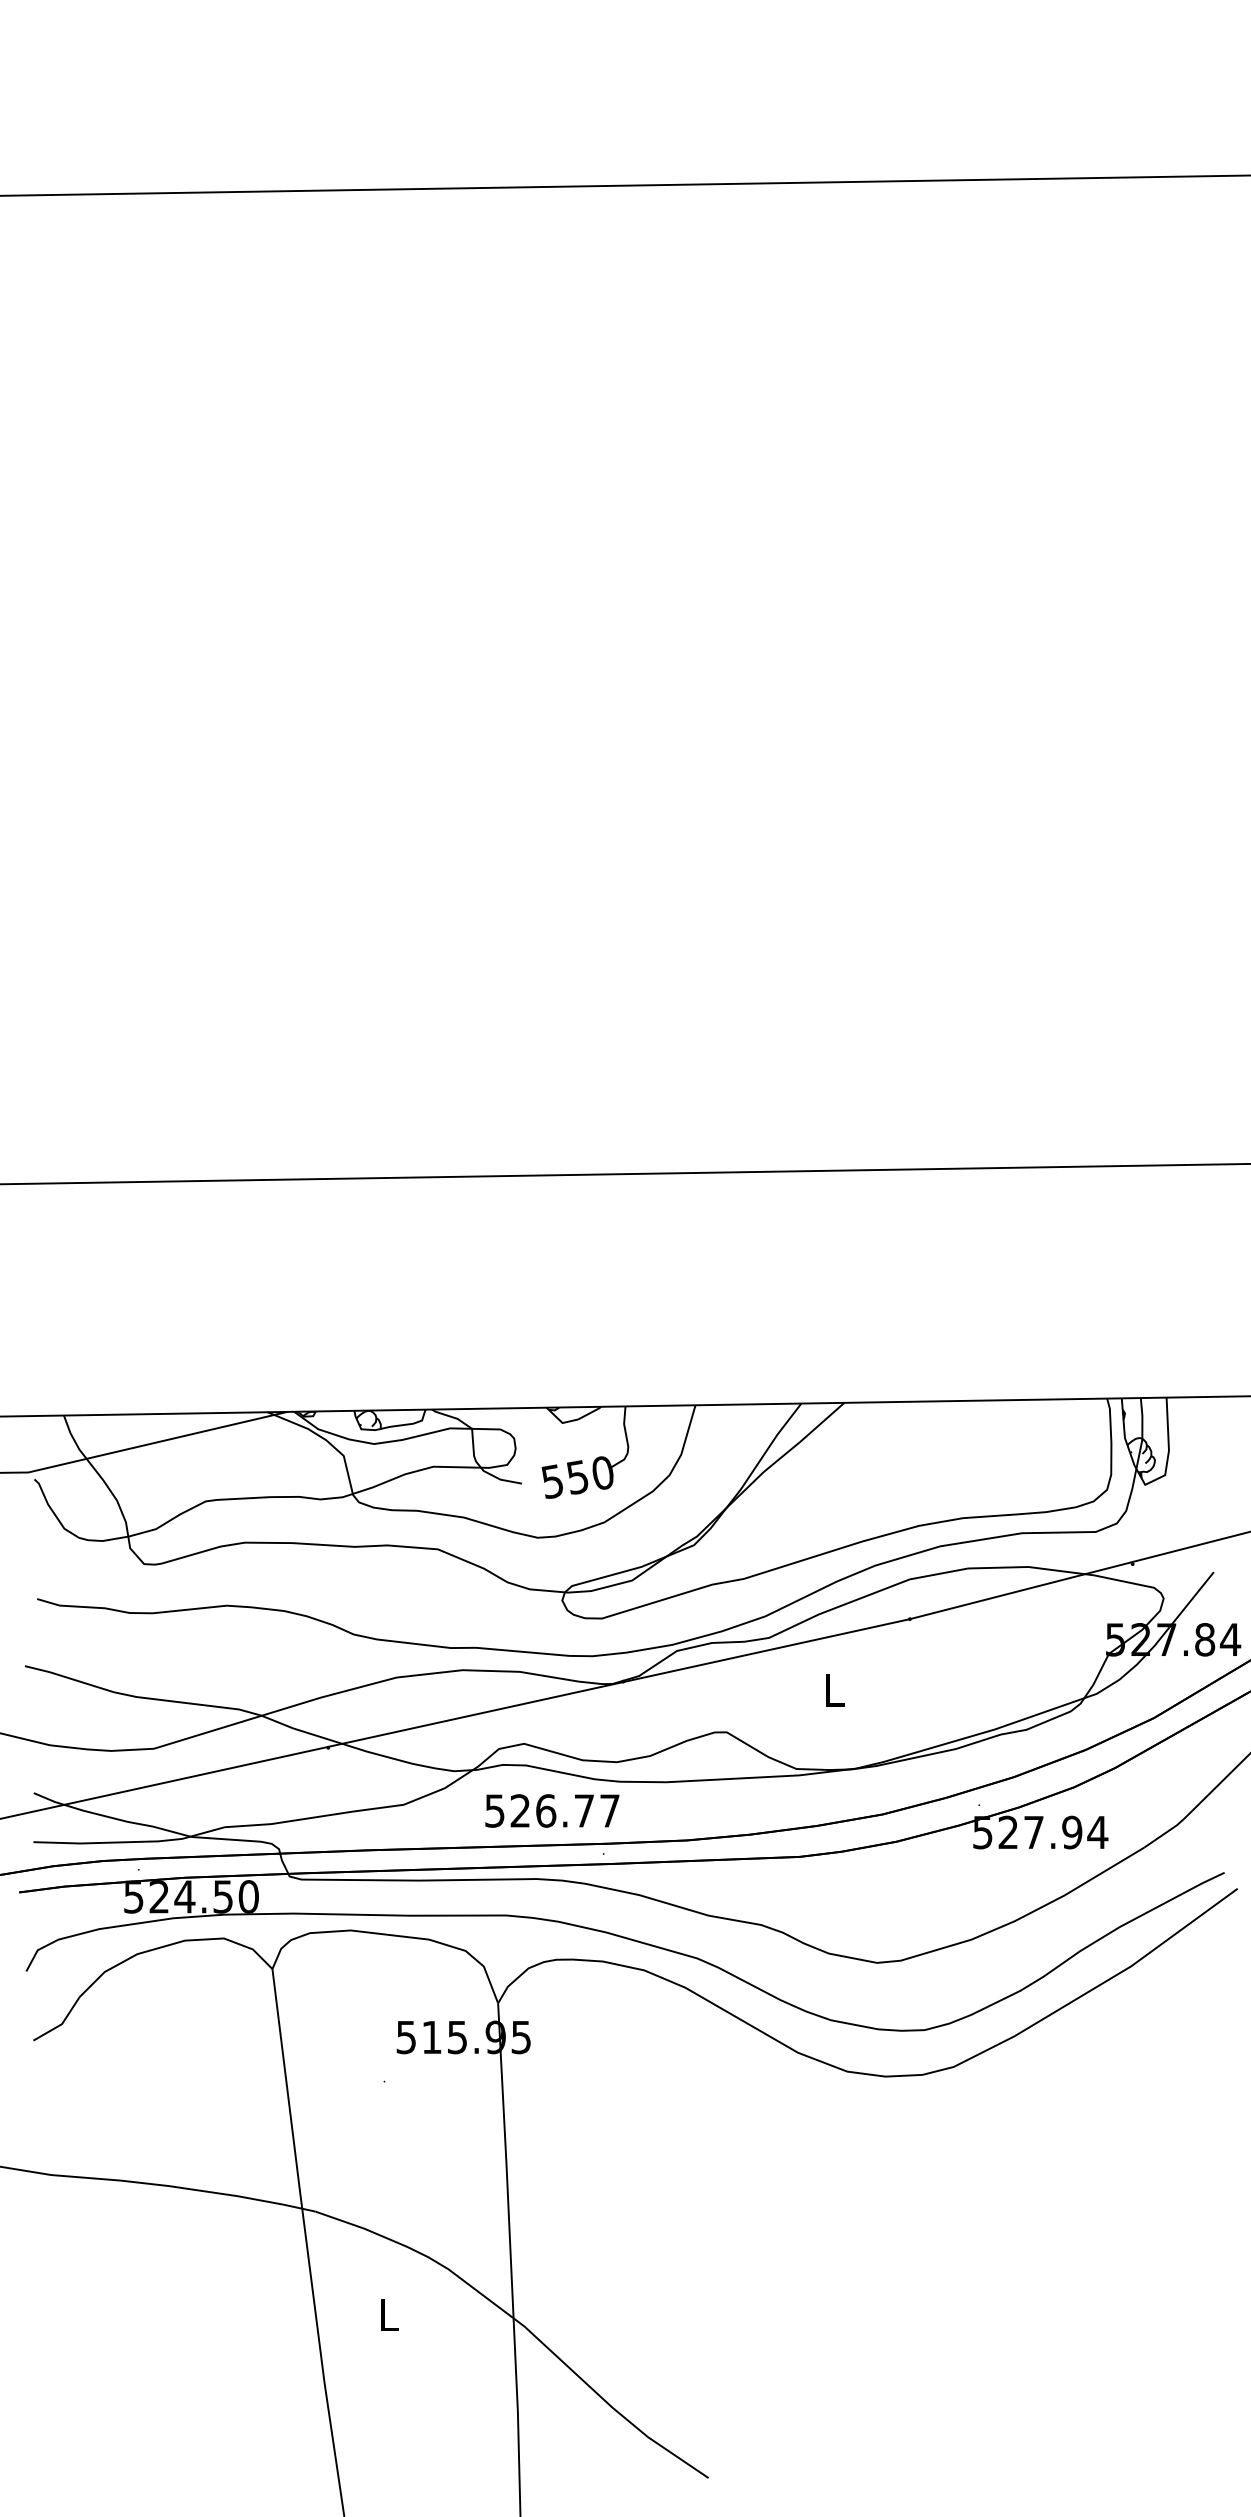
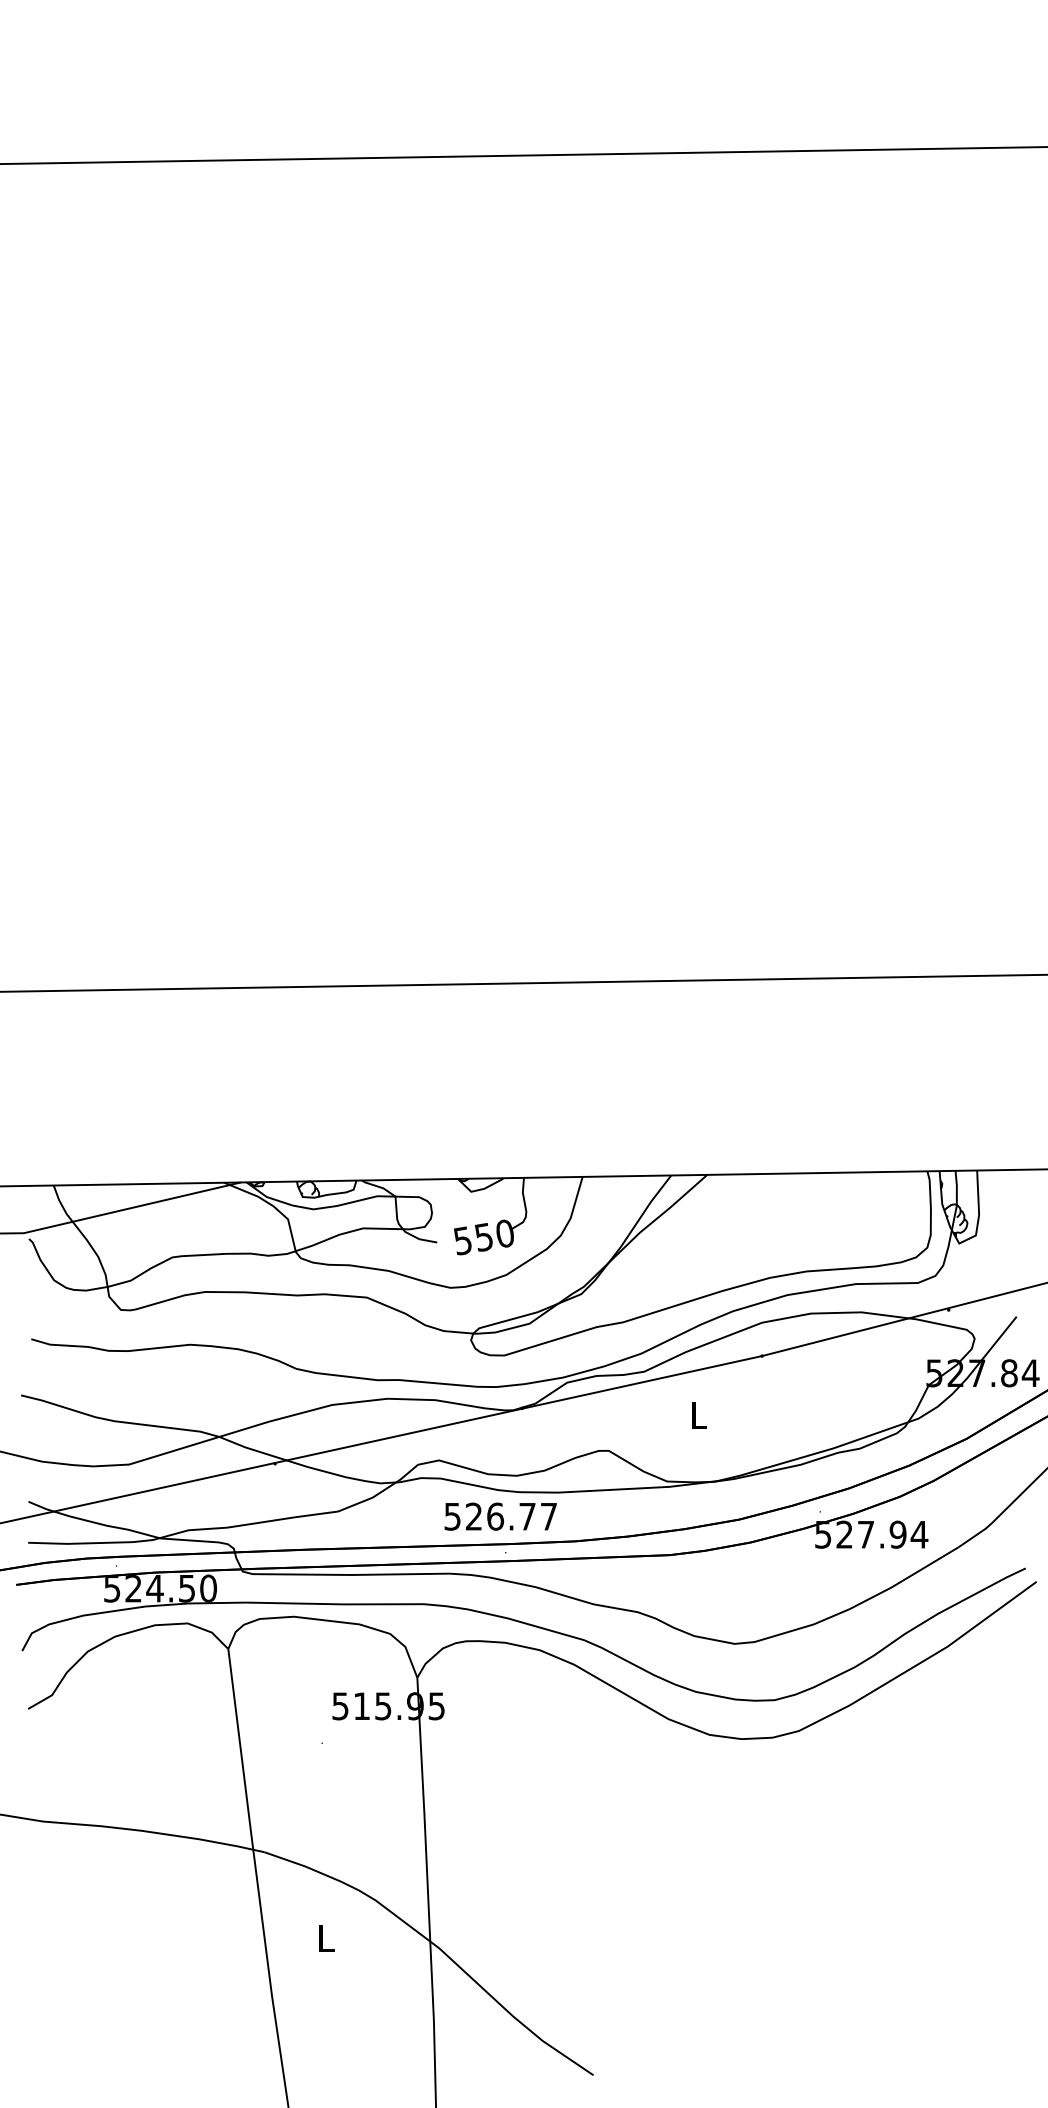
text: (552, 1810) -> (500, 1516), moved

